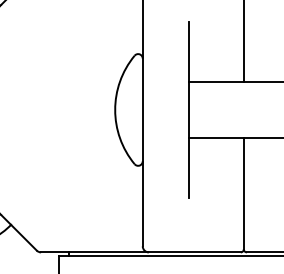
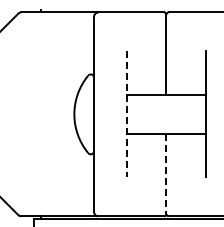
line: (188, 110) -> (126, 114), solid -> dashed
line: (243, 193) -> (166, 174), solid -> dashed

